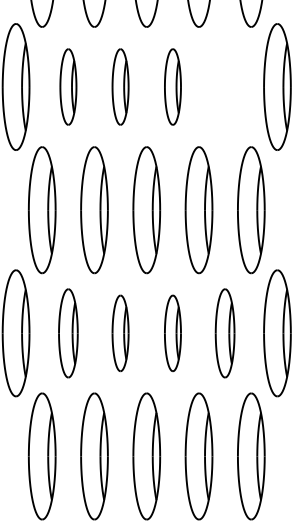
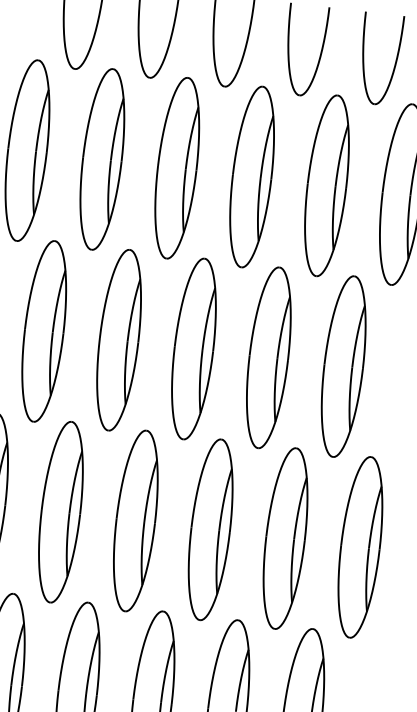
part: (68, 86) -> (102, 158), size x1.67
part: (120, 86) -> (177, 167), size x1.67
part: (172, 86) -> (251, 176), size x1.67
part: (224, 86) -> (326, 184), added
part: (68, 333) -> (61, 512), size x1.43
part: (120, 333) -> (135, 521), size x1.67
part: (172, 333) -> (210, 529), size x1.67
part: (224, 333) -> (284, 538), size x1.43

